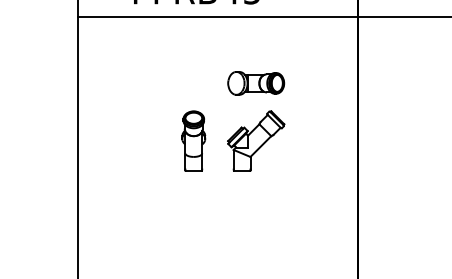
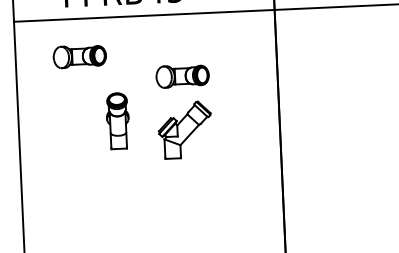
part: (147, 57) -> (80, 56), added
part: (193, 140) -> (117, 120), moved

